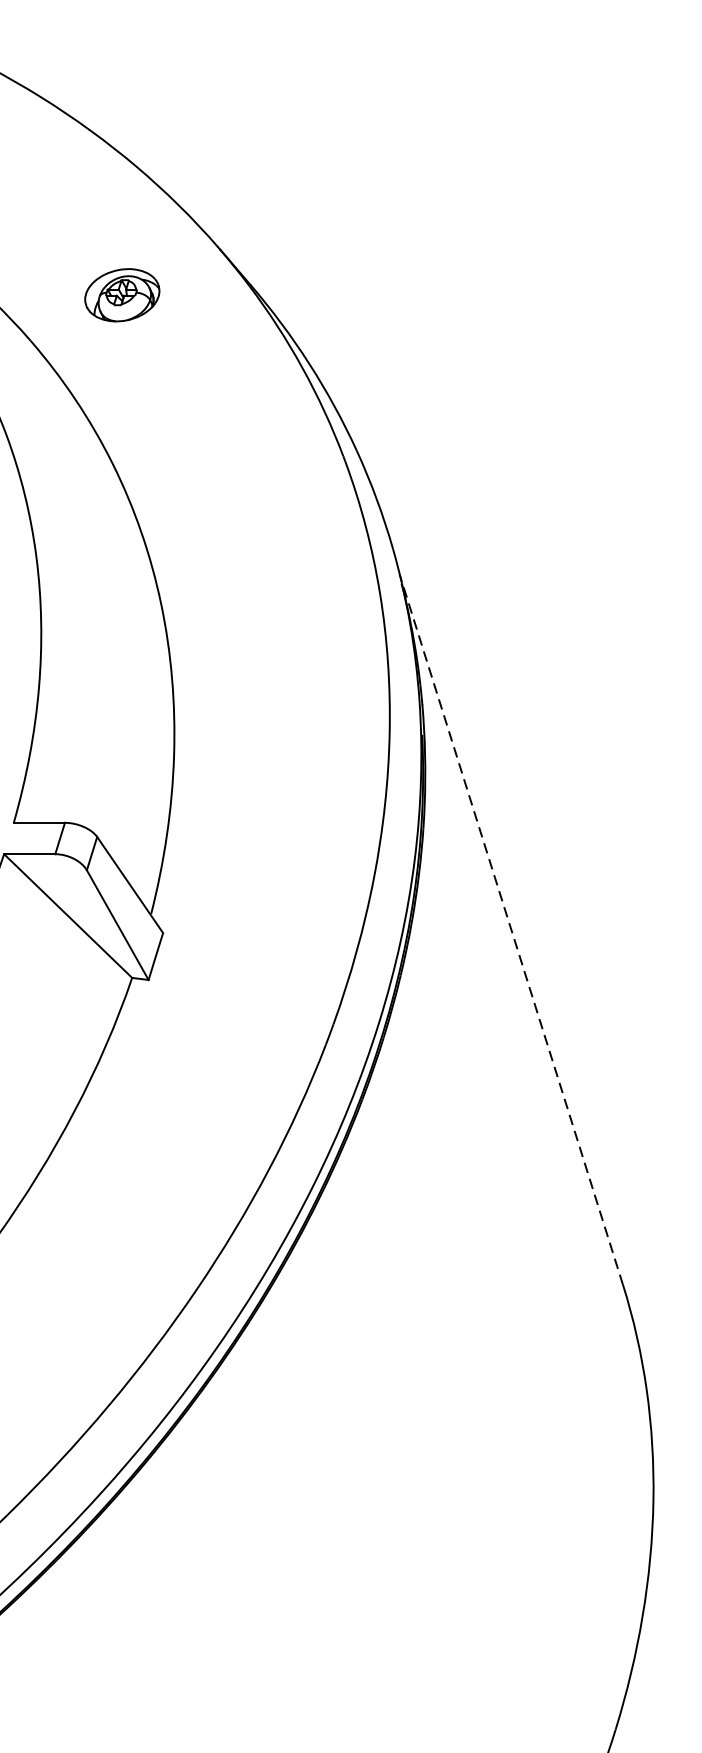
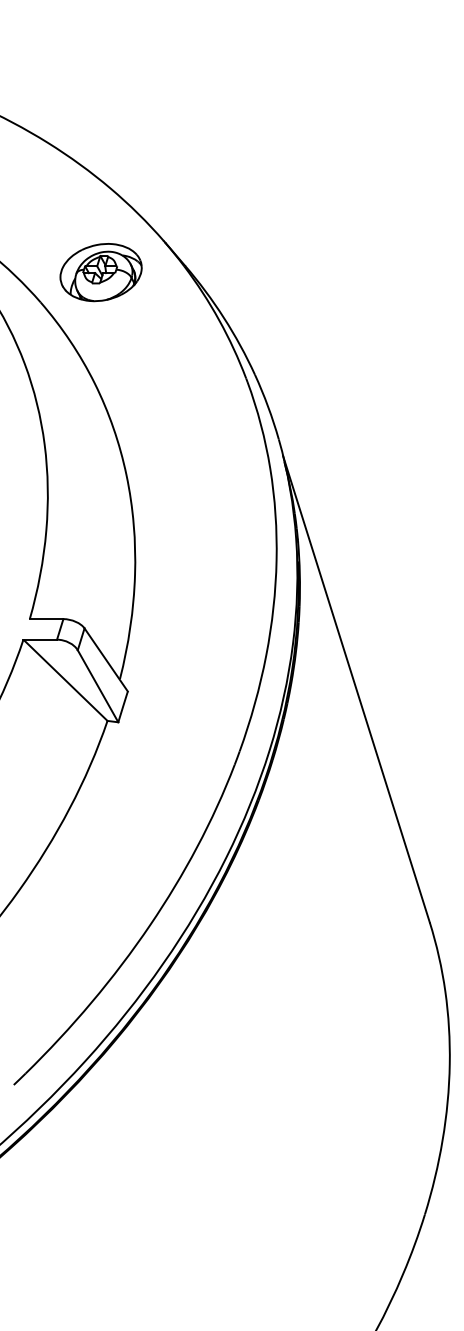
part: (121, 294) -> (100, 272), size x1.67
line: (511, 928) -> (356, 688), dashed -> solid

